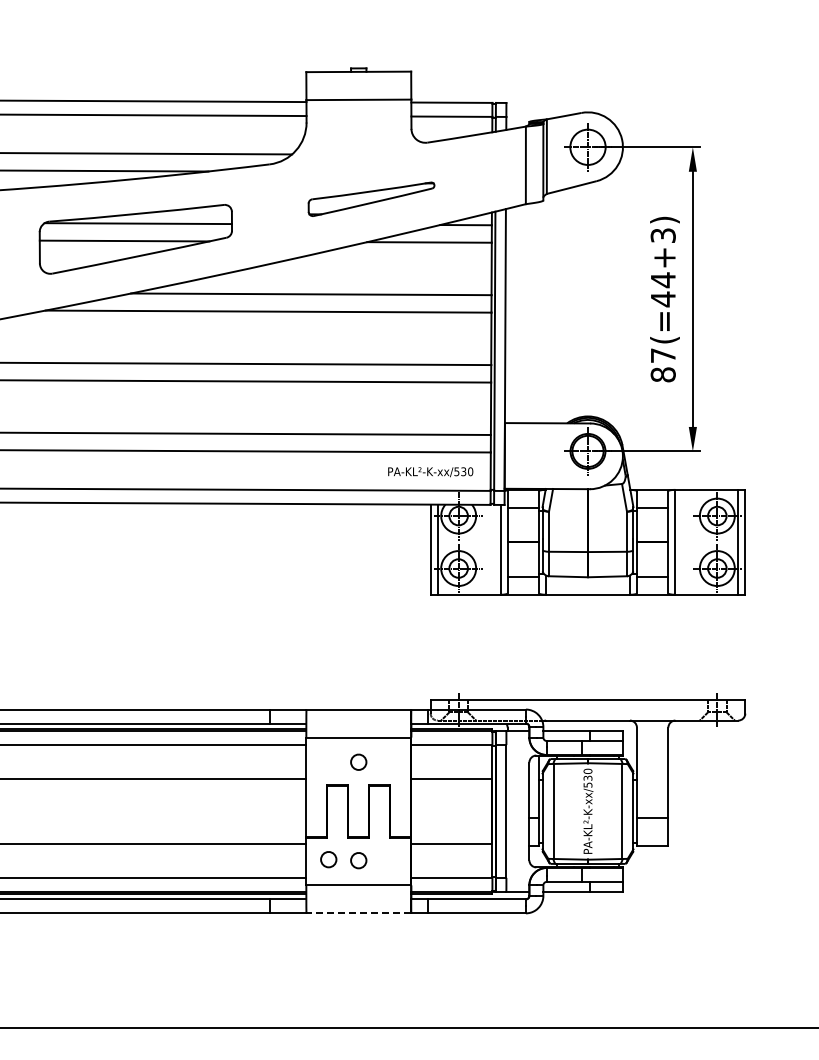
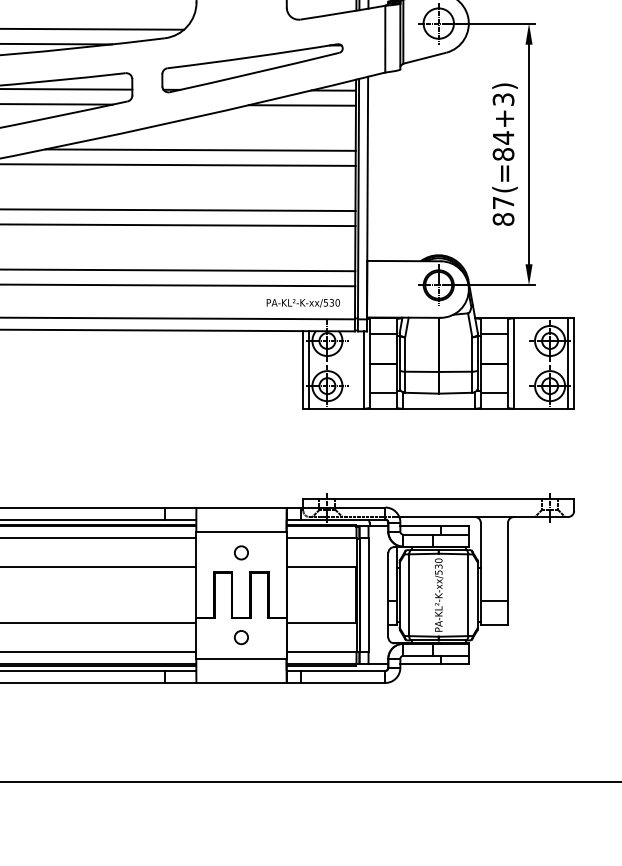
part: (371, 199) -> (252, 68), size x1.67
text: (662, 299) -> (502, 154), 87(=44+3) -> 87(=84+3)
part: (328, 859) -> (215, 636), removed
line: (358, 913) -> (241, 683), dashed -> solid

